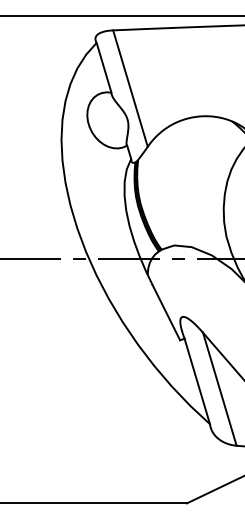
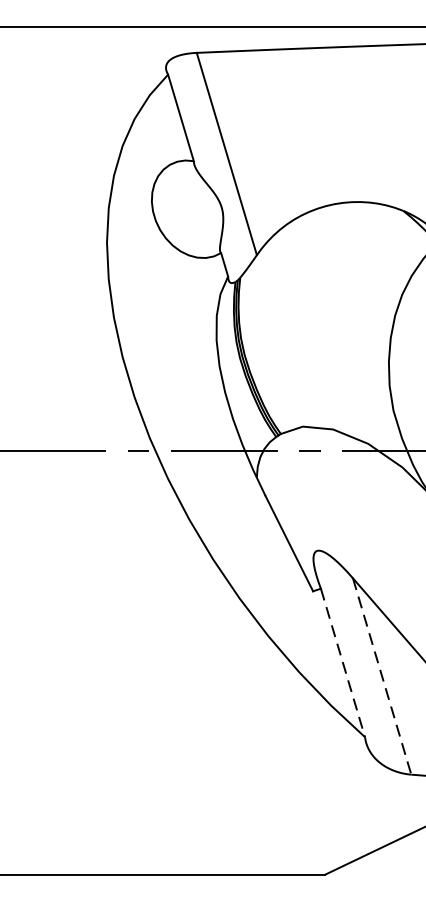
line: (197, 381) -> (343, 662), solid -> dashed
line: (219, 389) -> (381, 676), solid -> dashed

